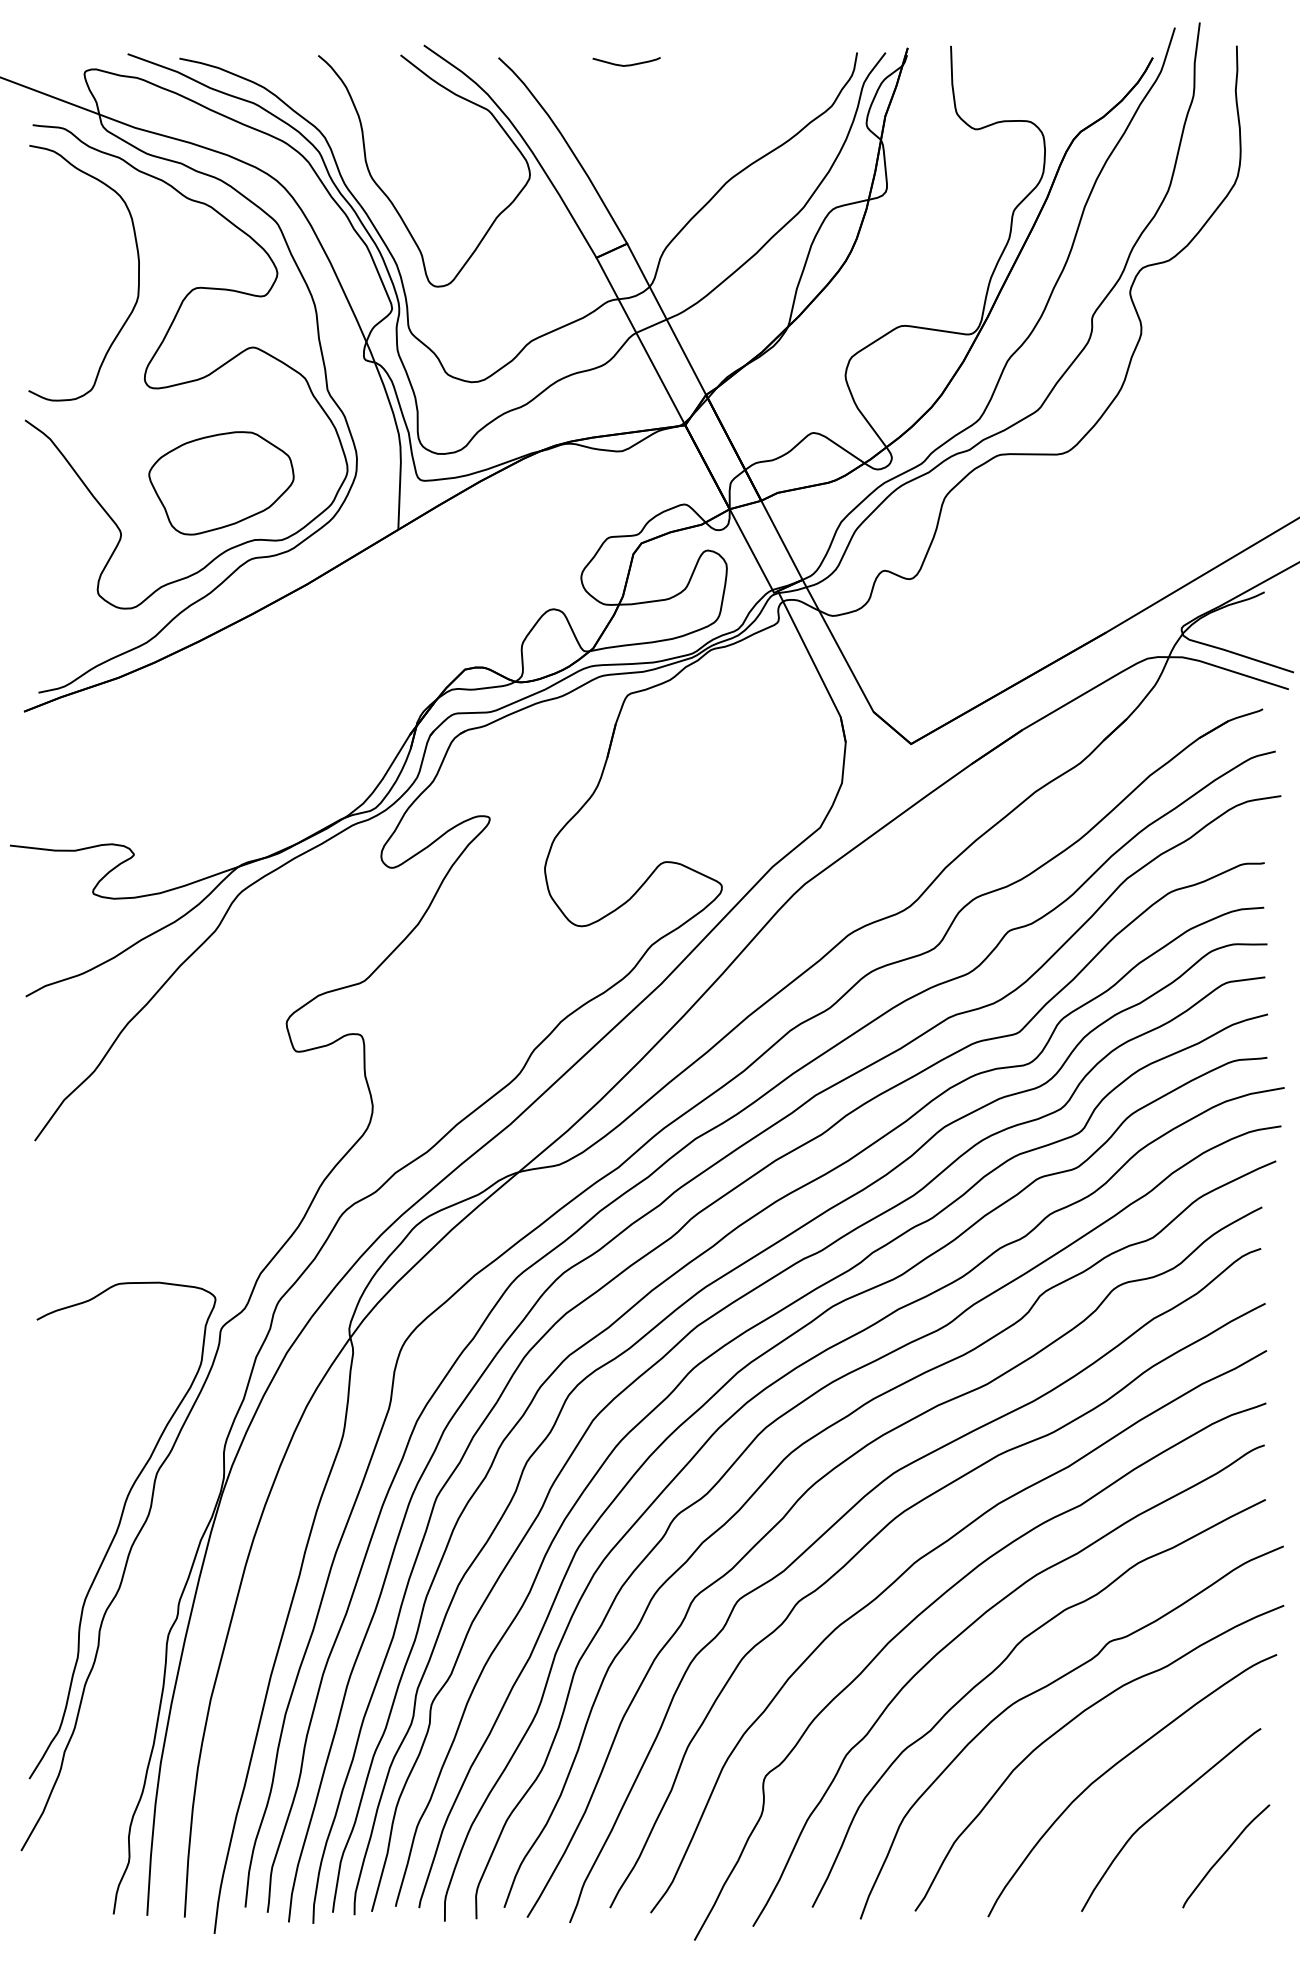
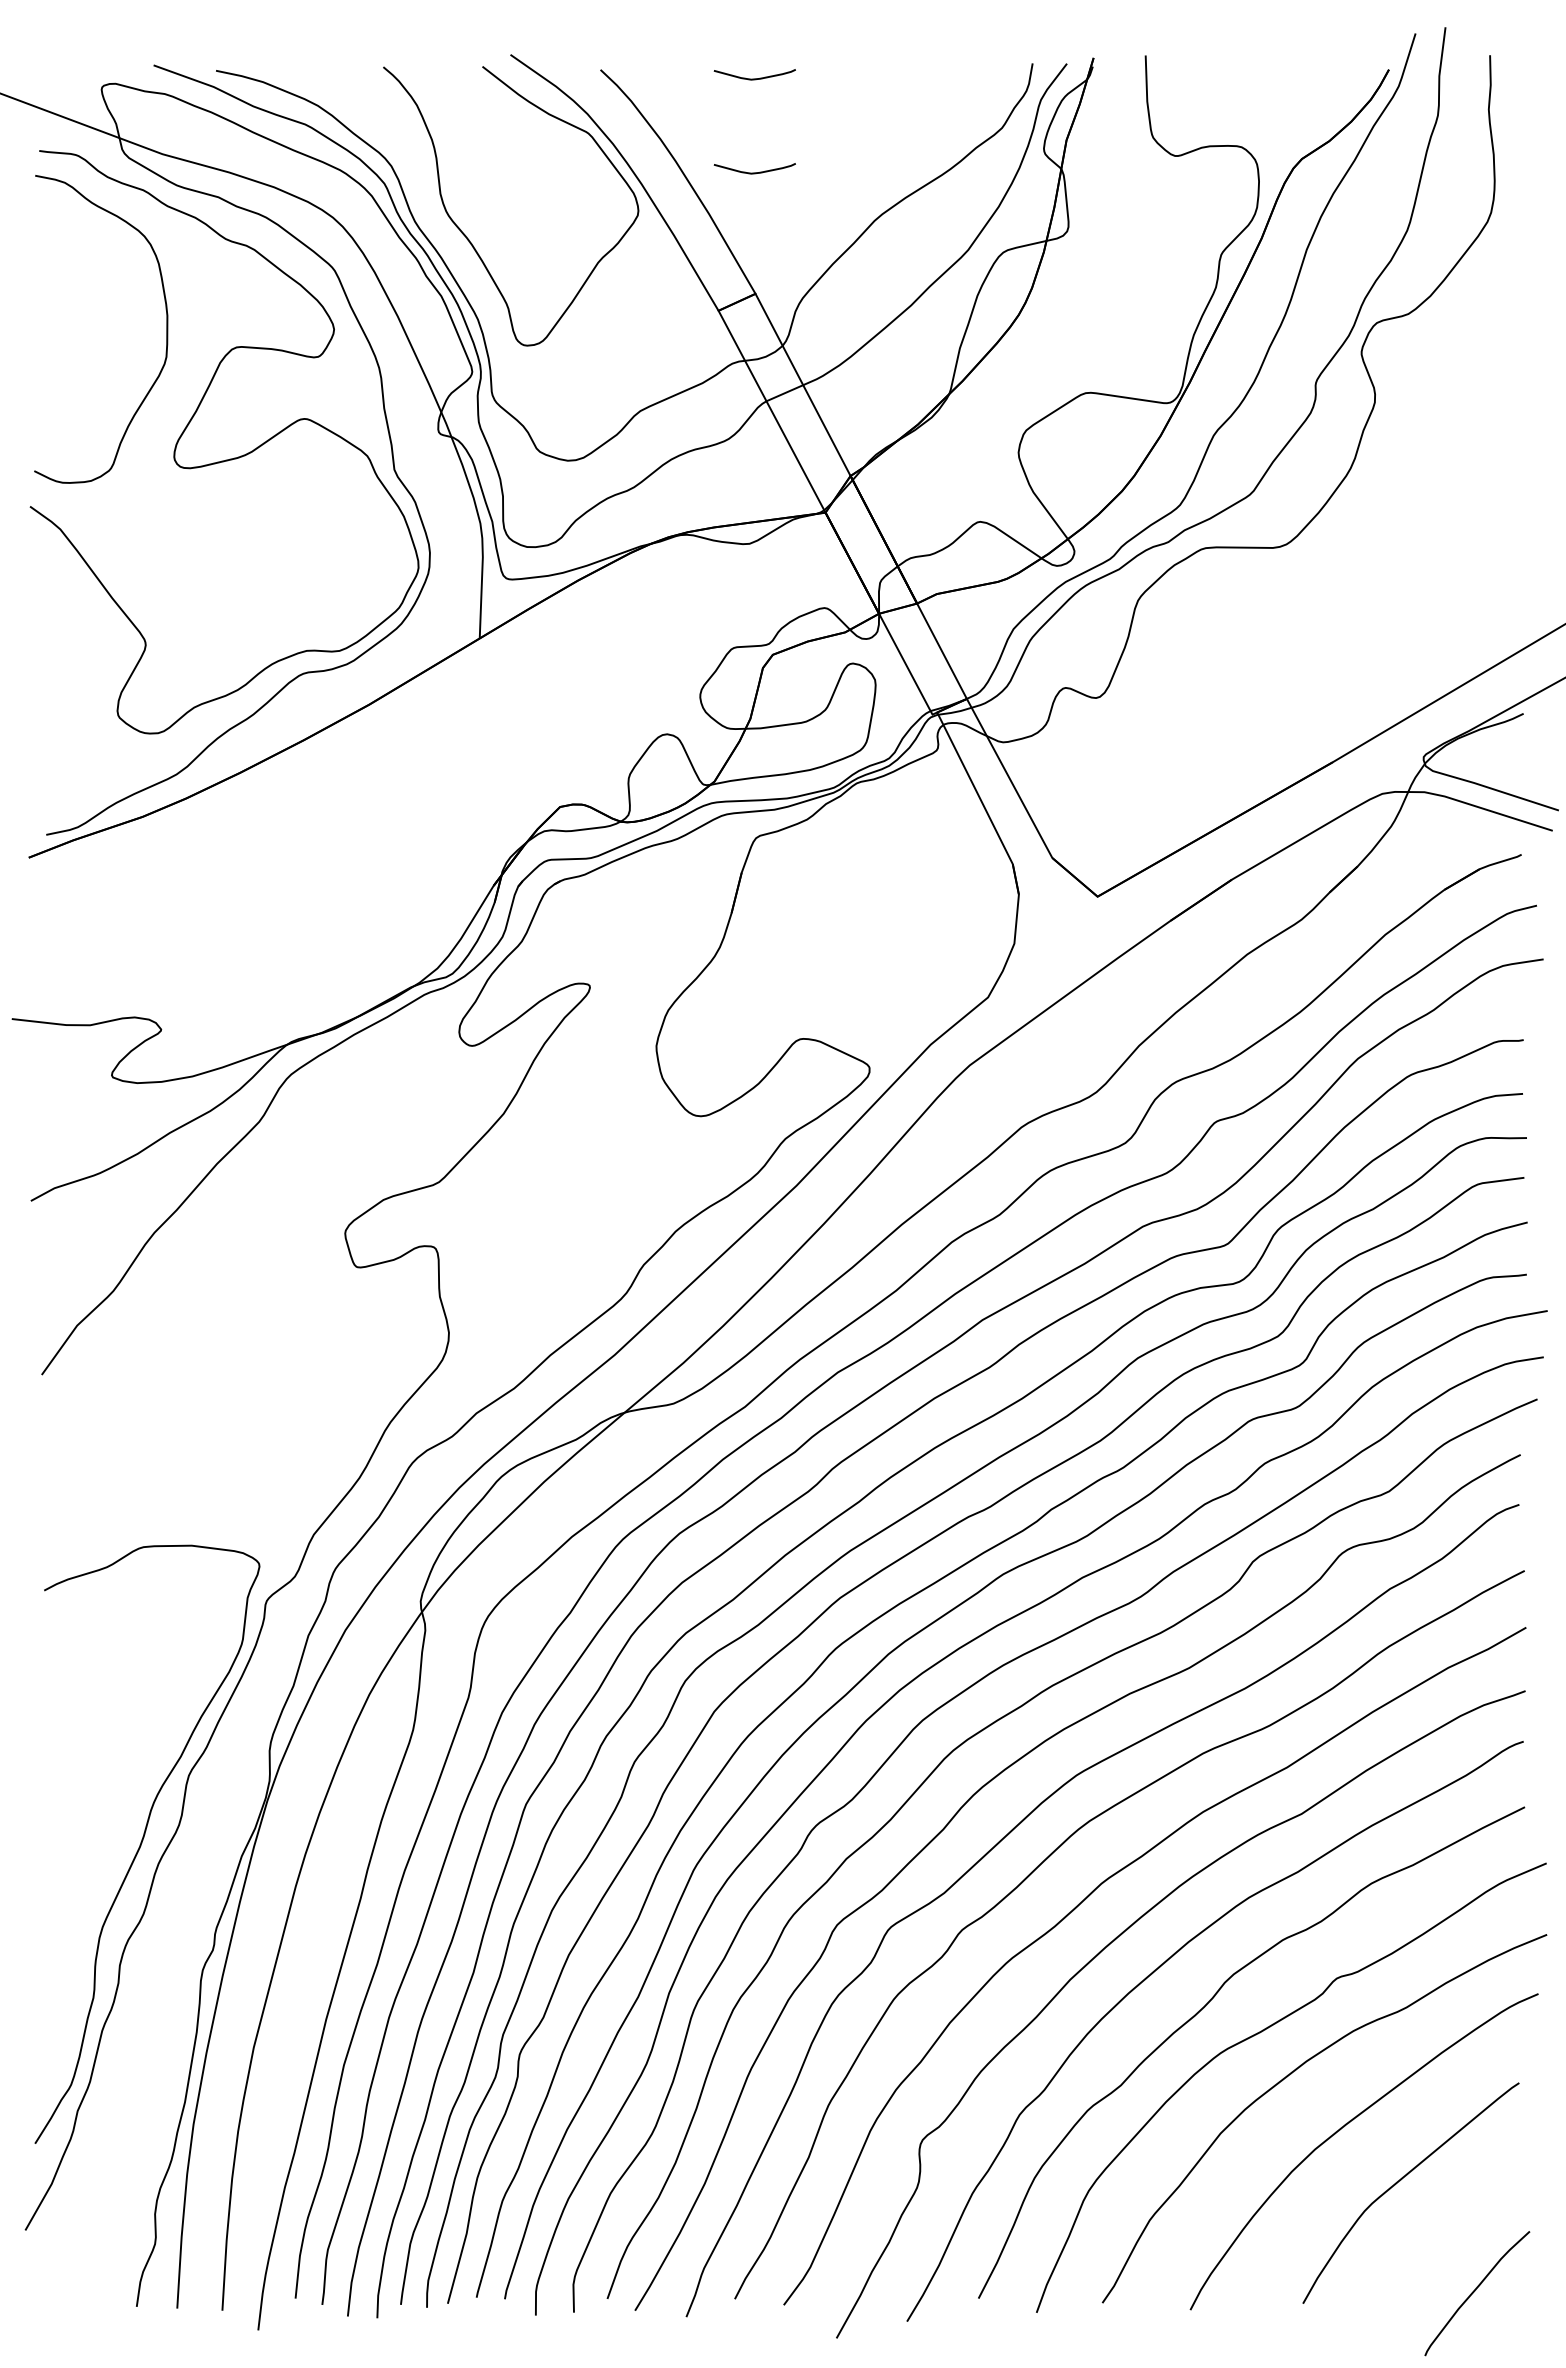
curve: (626, 142) -> (754, 171), added
part: (221, 483) -> (266, 582), removed
curve: (1224, 1854) -> (1475, 2291), moved

